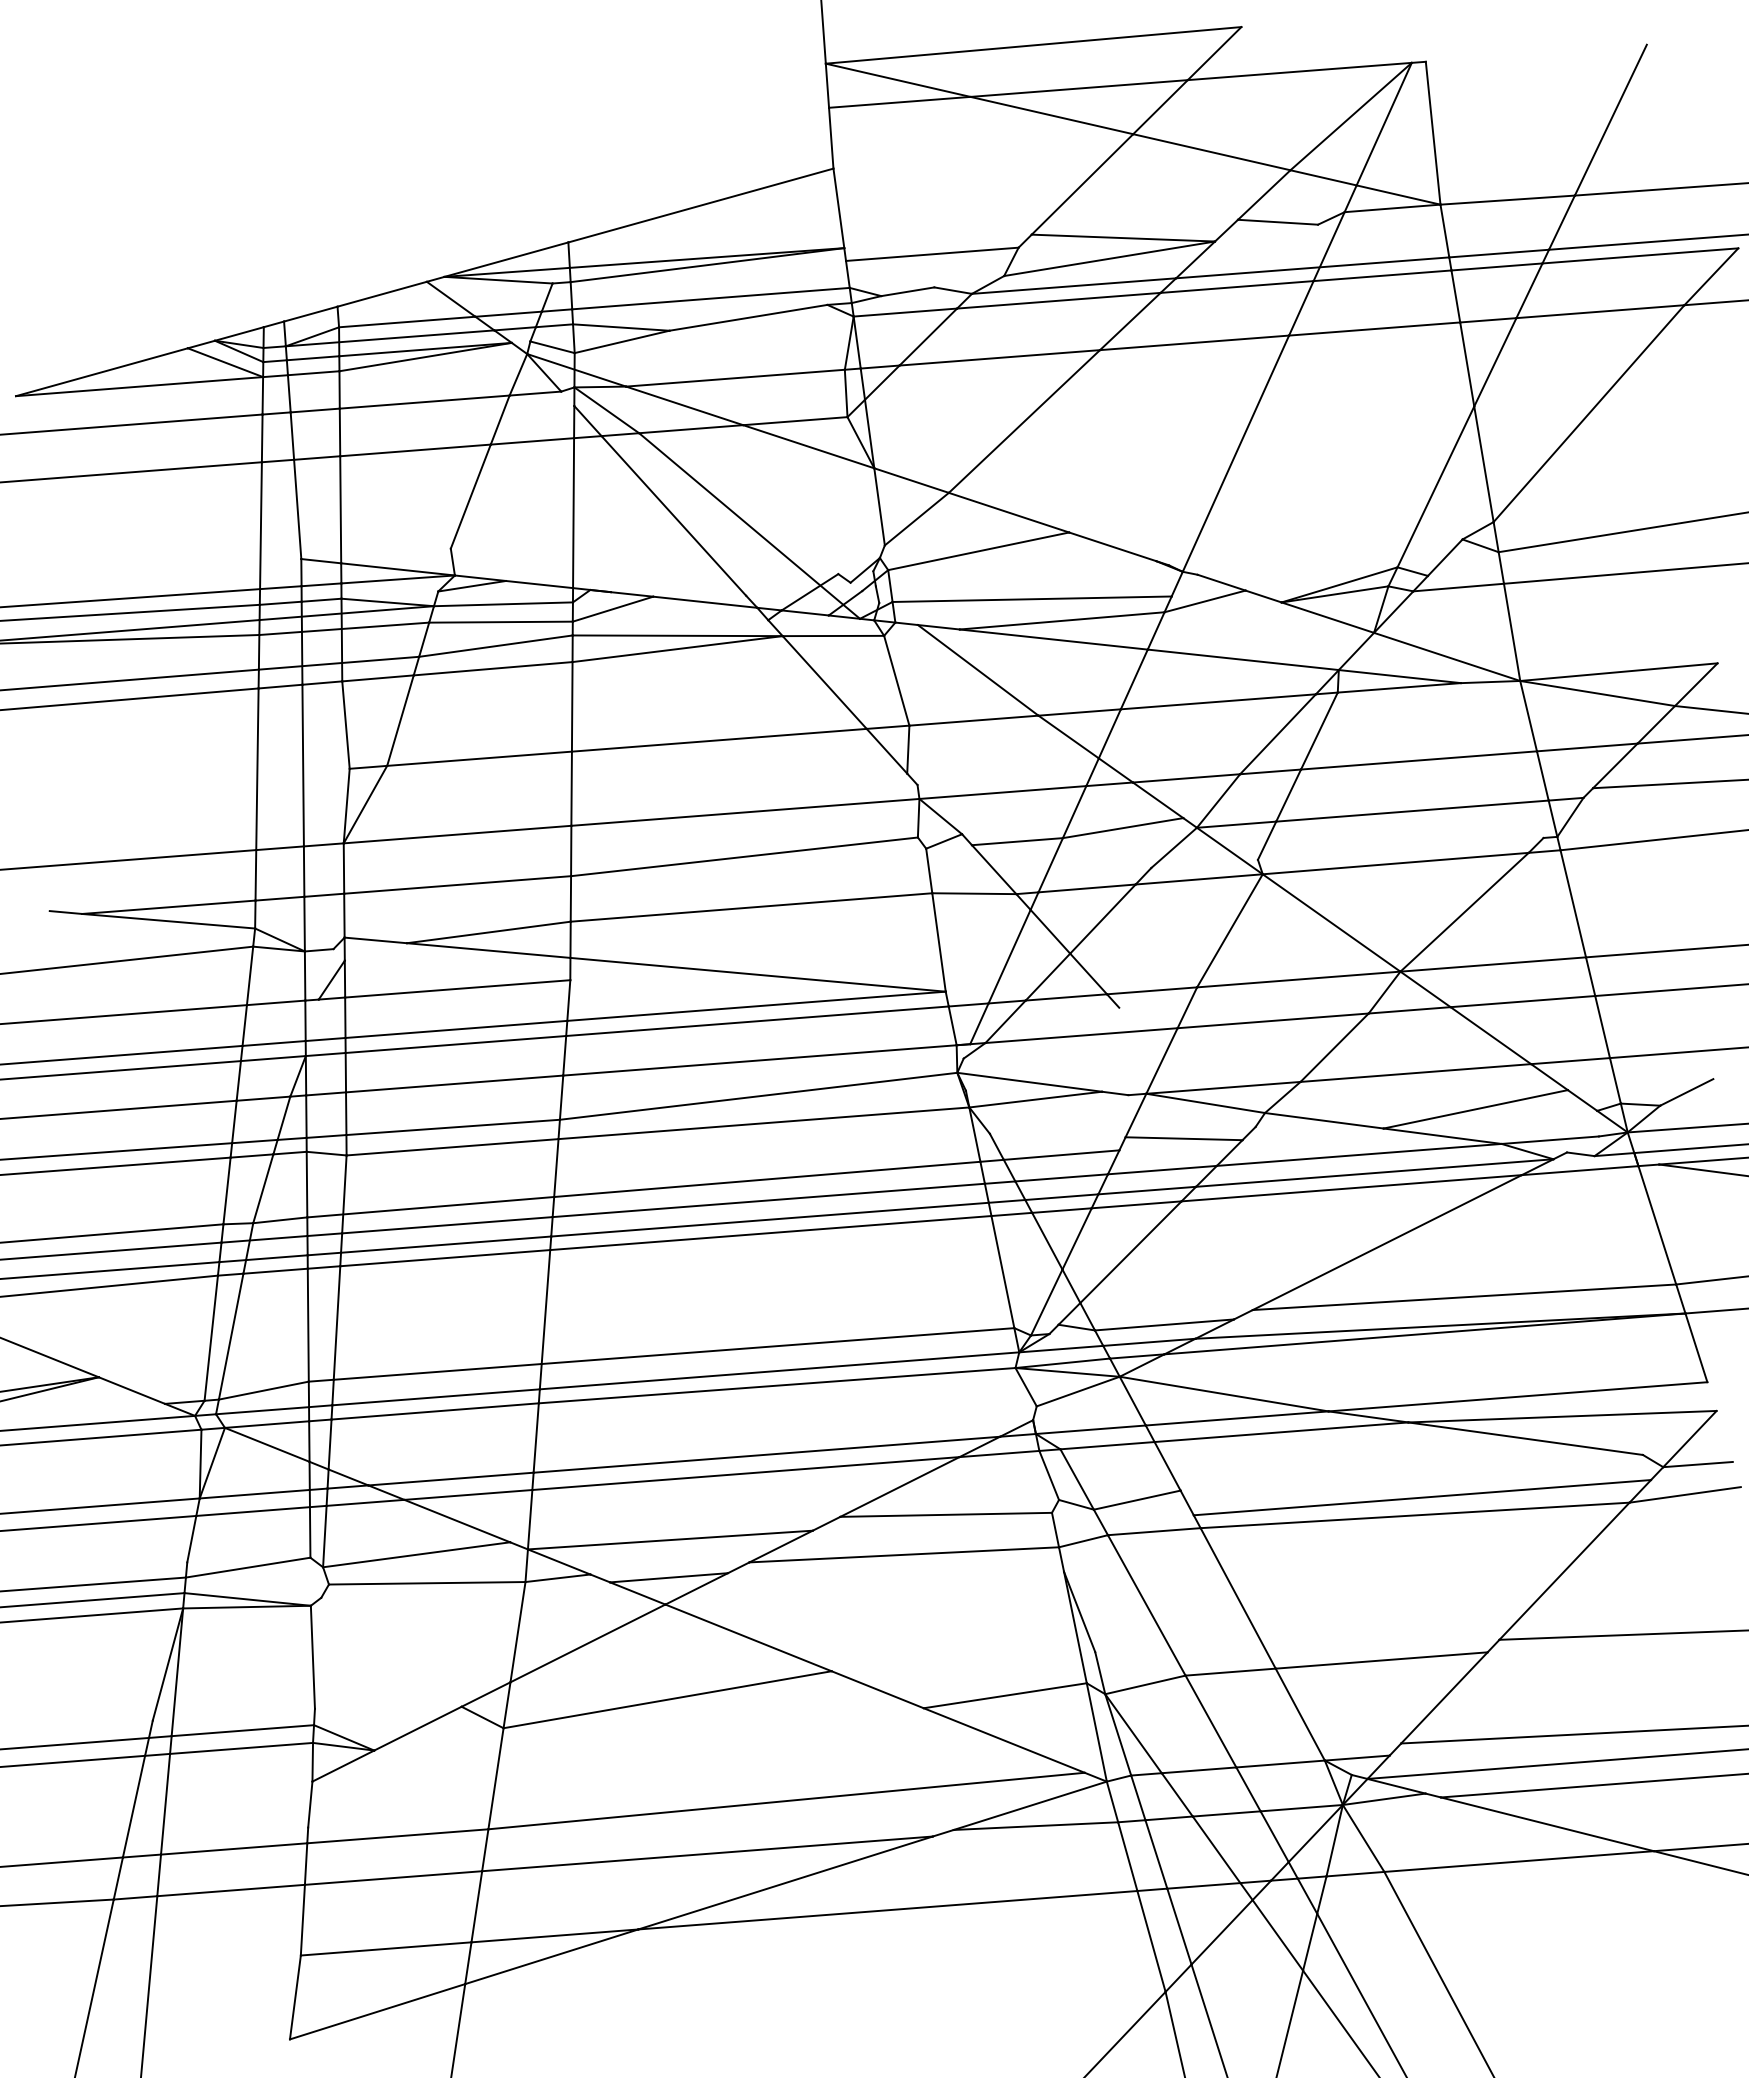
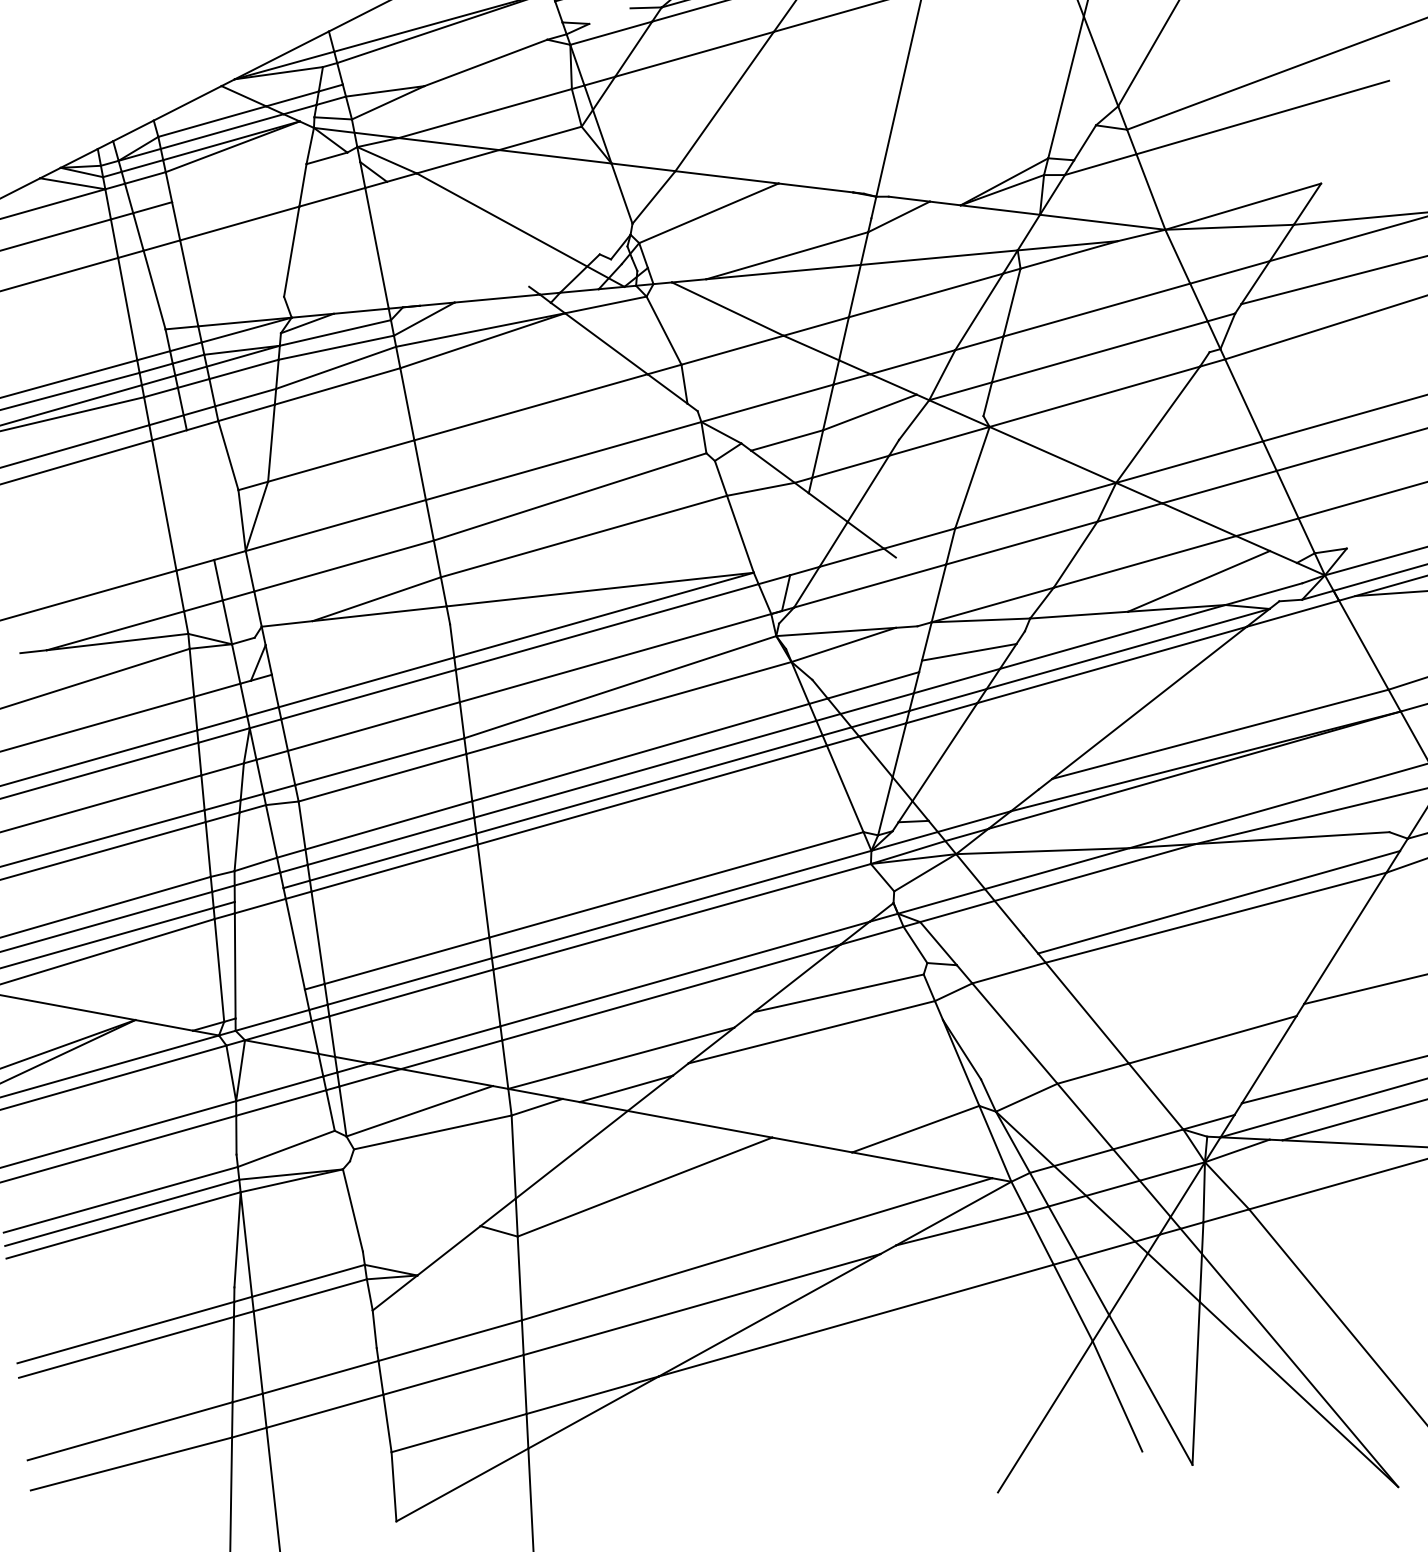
line: (907, 291) -> (609, 15), removed
line: (710, 298) -> (452, 53), removed
line: (424, 401) -> (239, 182), removed
line: (673, 515) -> (457, 234), removed
line: (1031, 598) -> (759, 242), removed
line: (302, 765) -> (199, 495), removed
line: (1009, 956) -> (799, 534), removed
line: (457, 988) -> (360, 649), removed
line: (1686, 1092) -> (1365, 533), removed
line: (276, 1257) -> (258, 894), removed
line: (1164, 1324) -> (983, 804), removed
line: (263, 1390) -> (269, 1003), removed
line: (1136, 1499) -> (989, 950), removed

